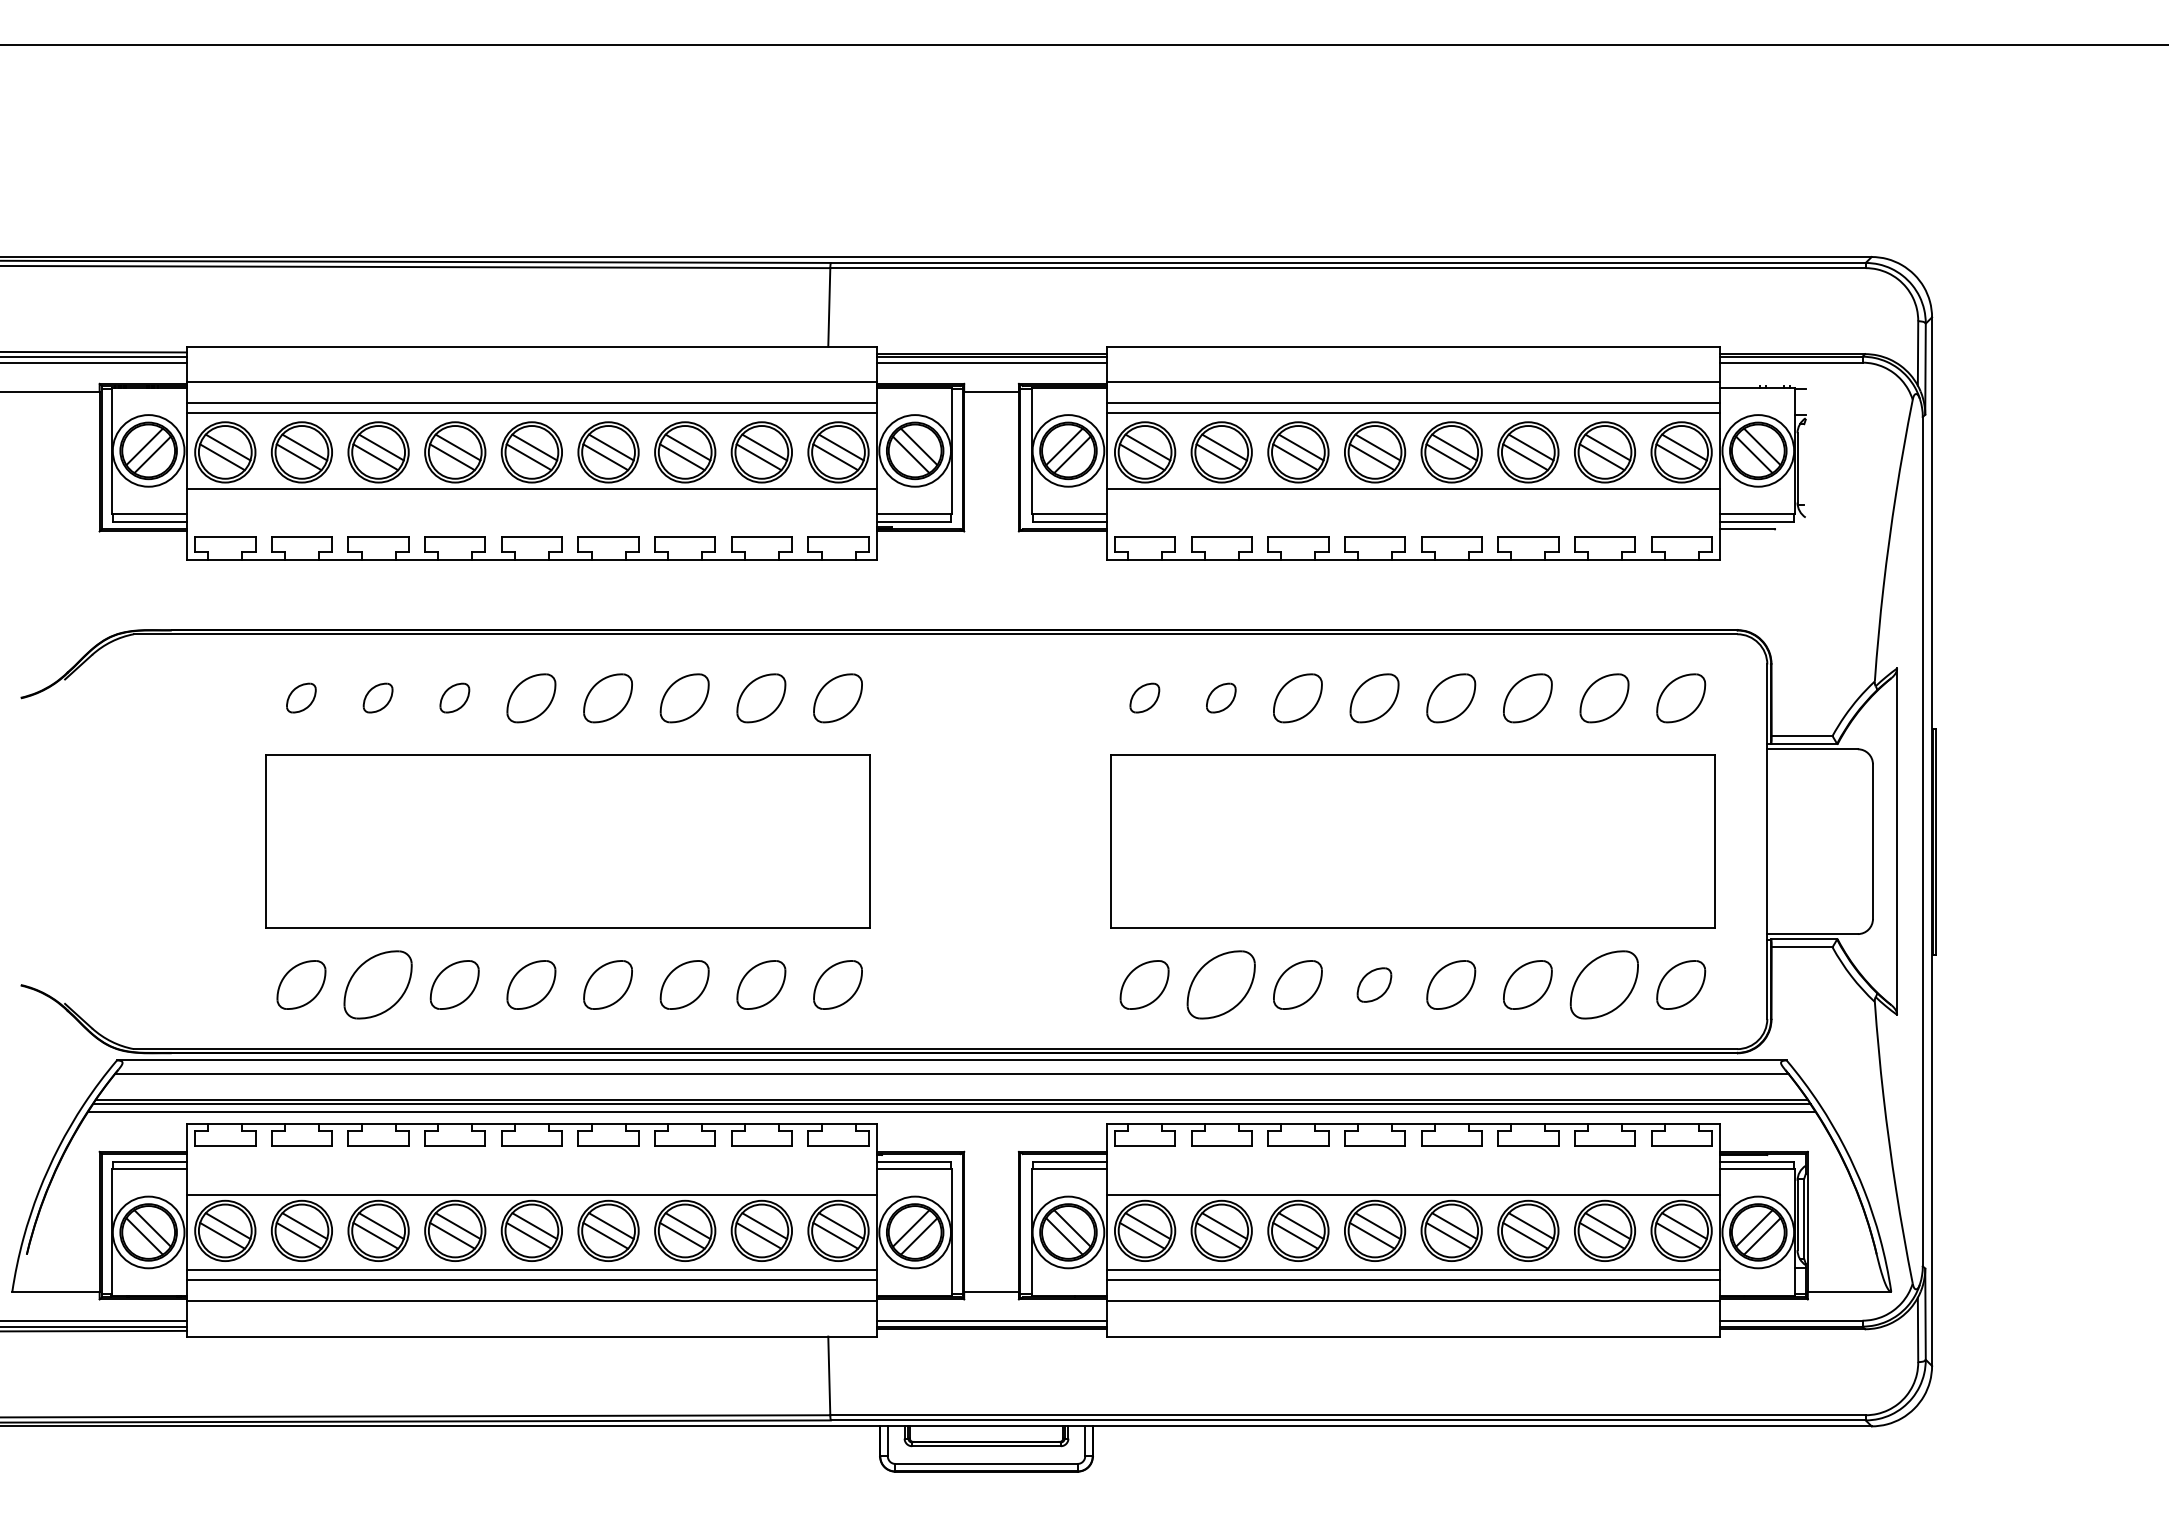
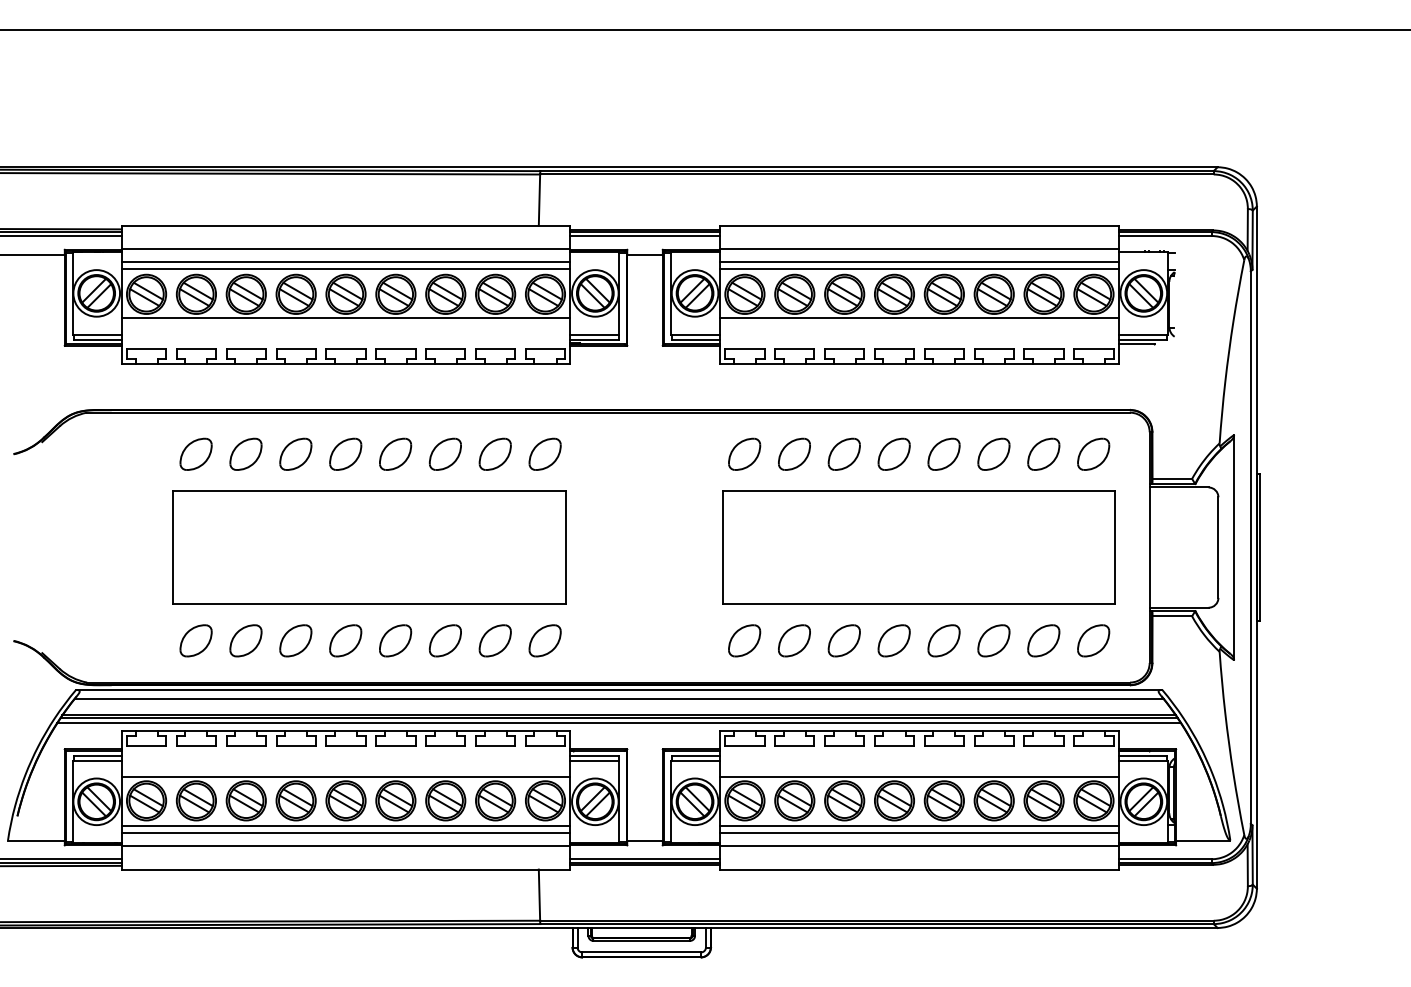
part: (300, 697) -> (195, 453), size x1.67
part: (377, 697) -> (245, 453), size x1.67
part: (454, 697) -> (295, 453), size x1.67
part: (1144, 697) -> (744, 453), size x1.67
part: (1221, 697) -> (794, 453), size x1.67
part: (377, 984) -> (245, 640), size x0.71
part: (1221, 984) -> (794, 640), size x0.71
part: (1373, 984) -> (893, 640), size x1.43
part: (1604, 984) -> (1043, 640), size x0.71

